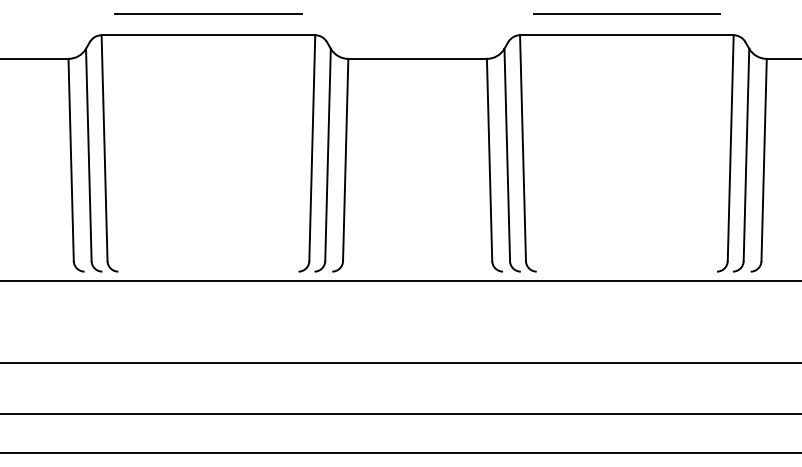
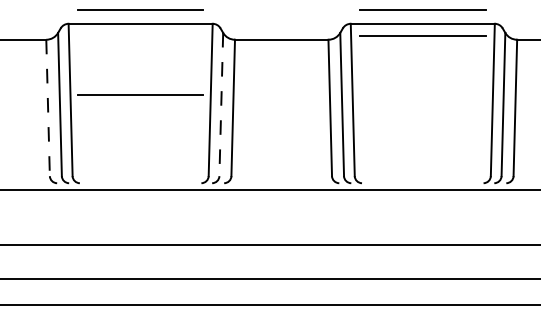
line: (626, 52) -> (422, 35), added
line: (208, 140) -> (140, 94), added
line: (328, 154) -> (221, 104), solid -> dashed
line: (71, 160) -> (48, 108), solid -> dashed

